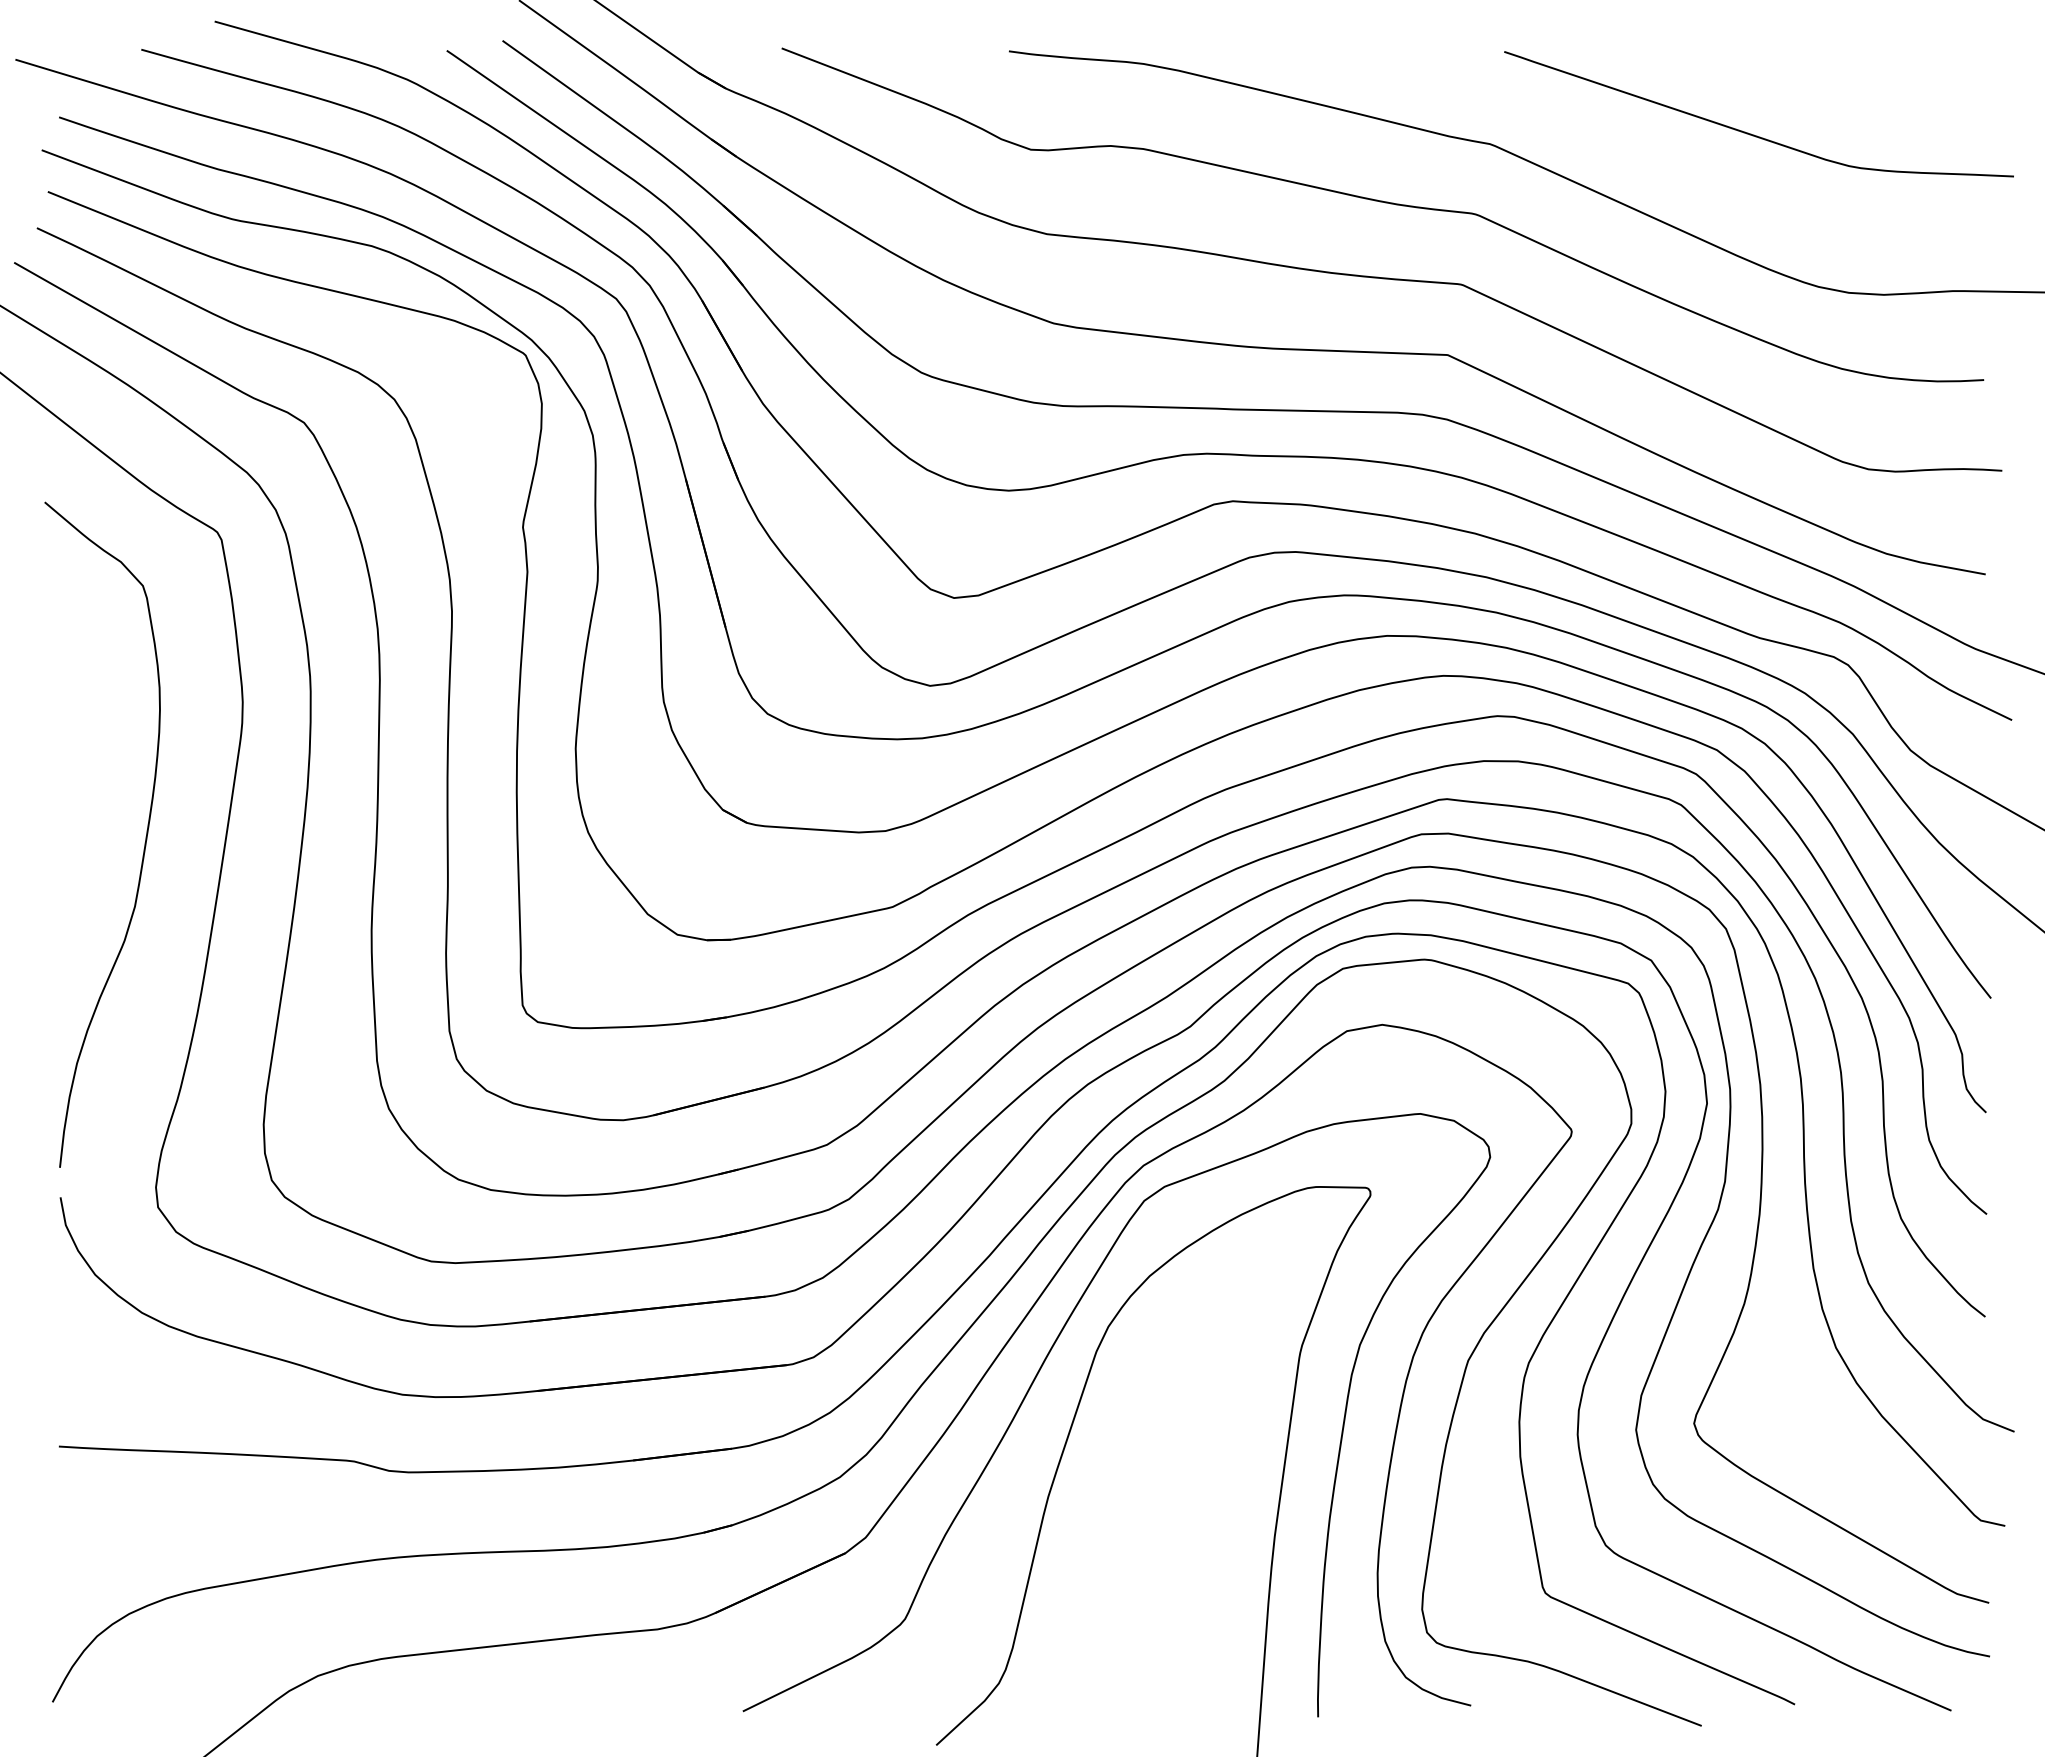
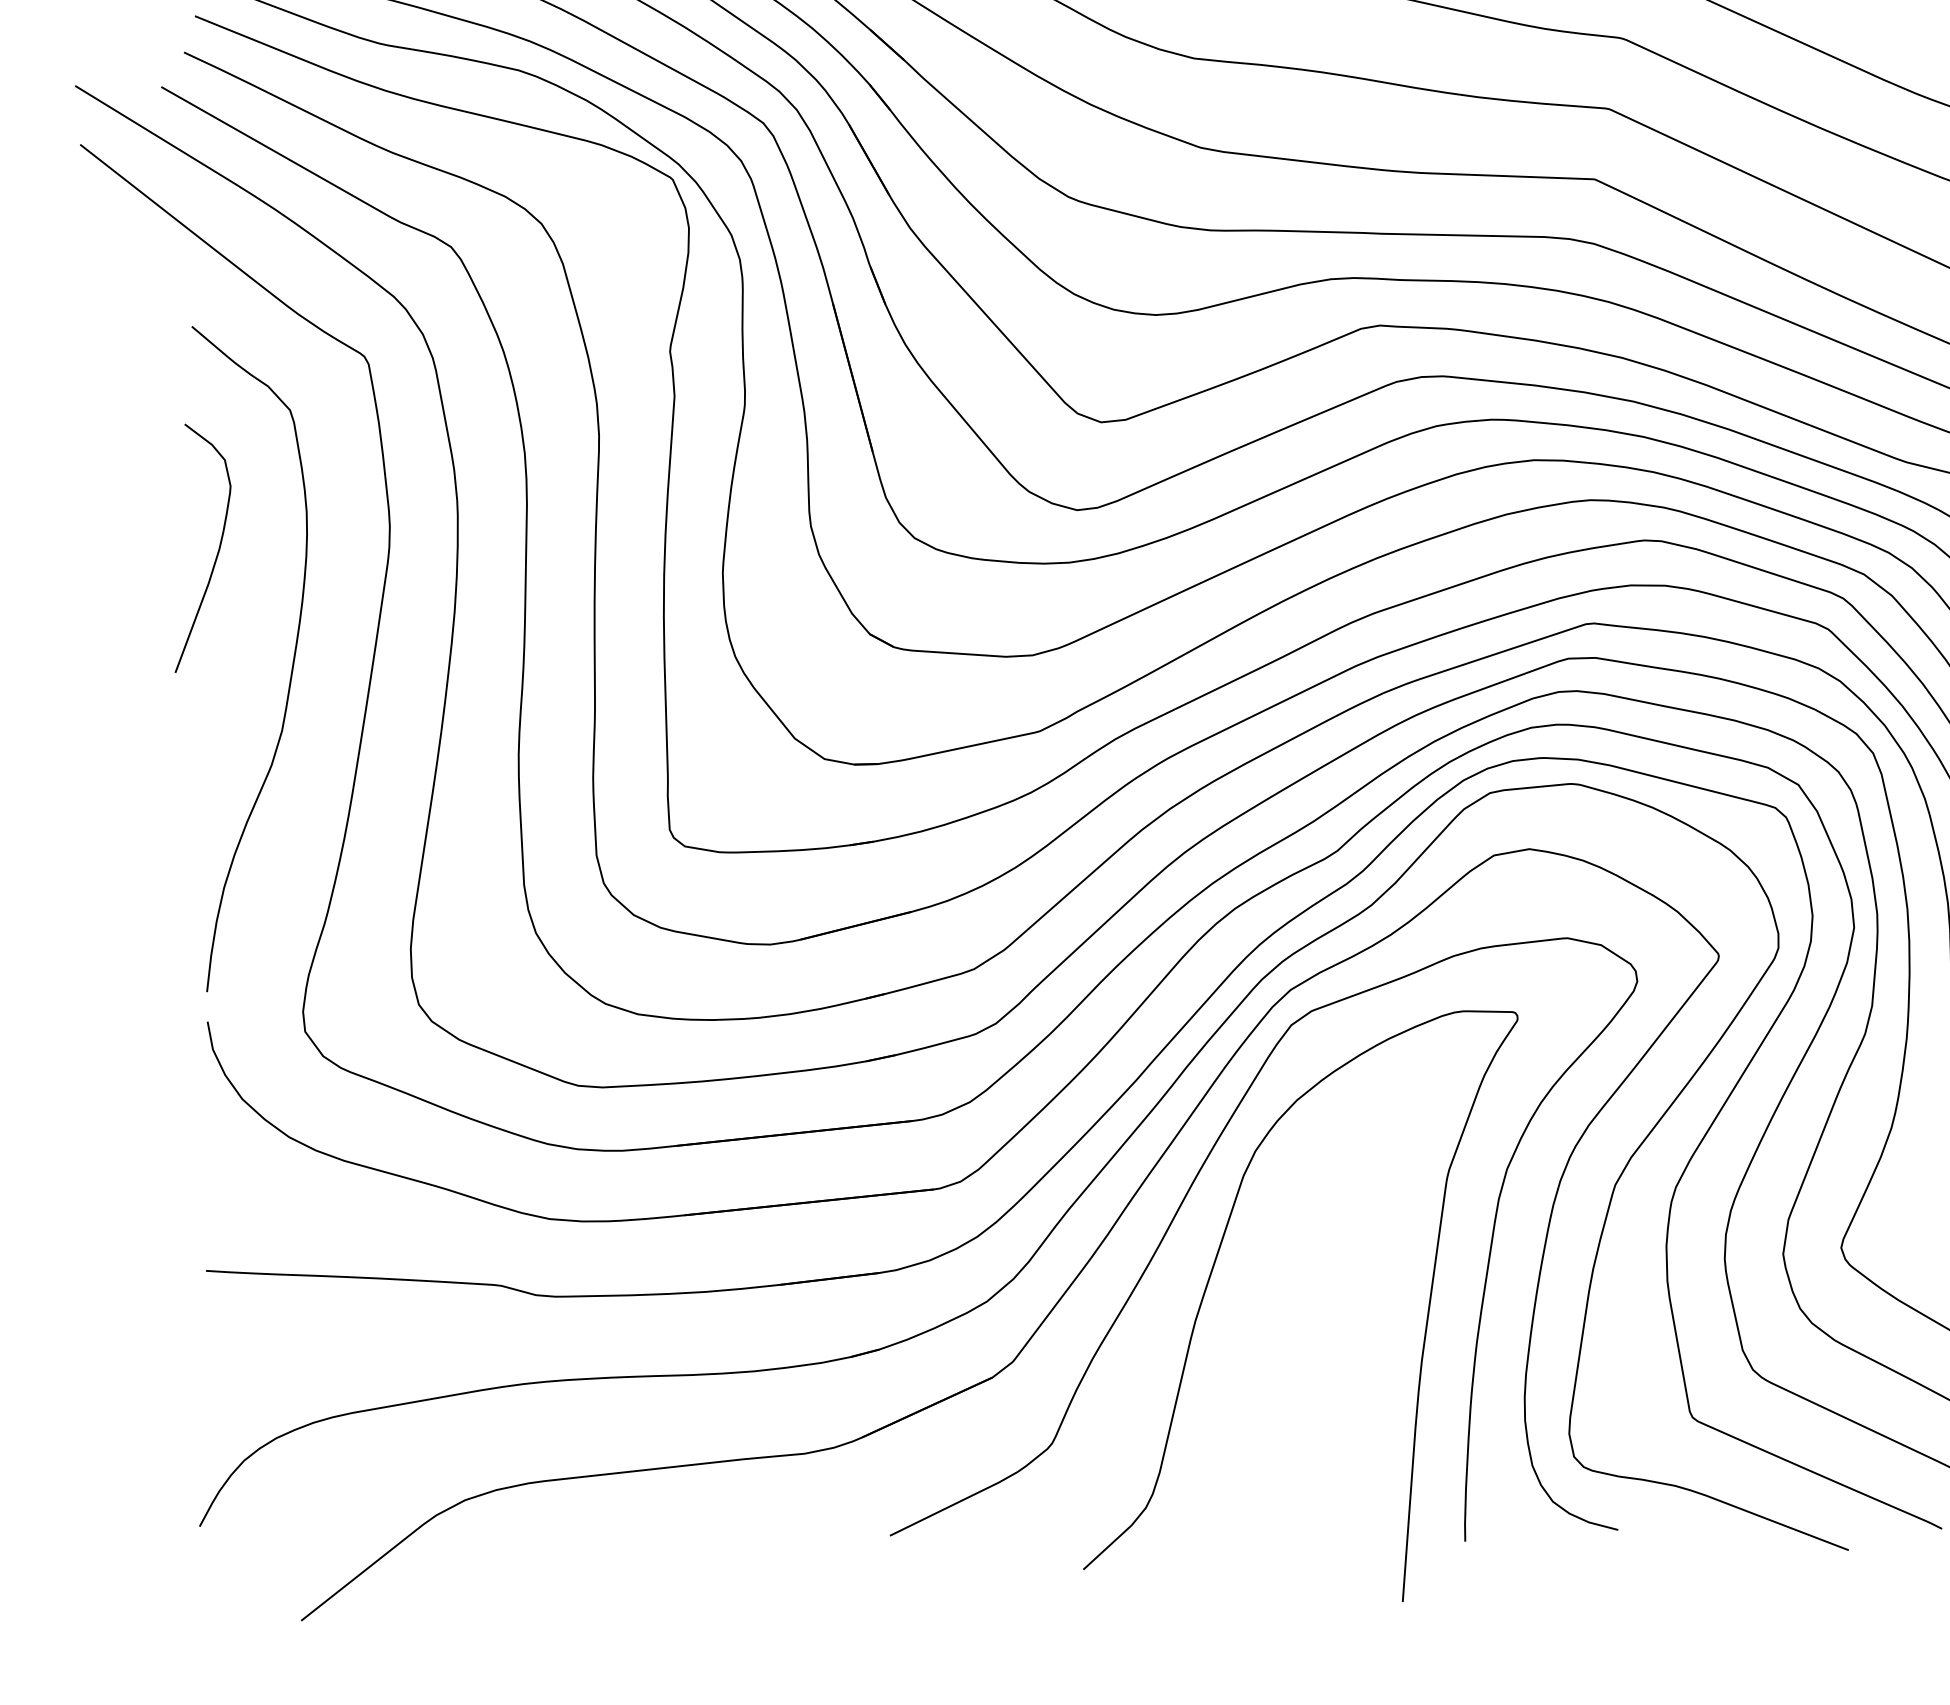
curve: (70, 726) -> (217, 550), added

